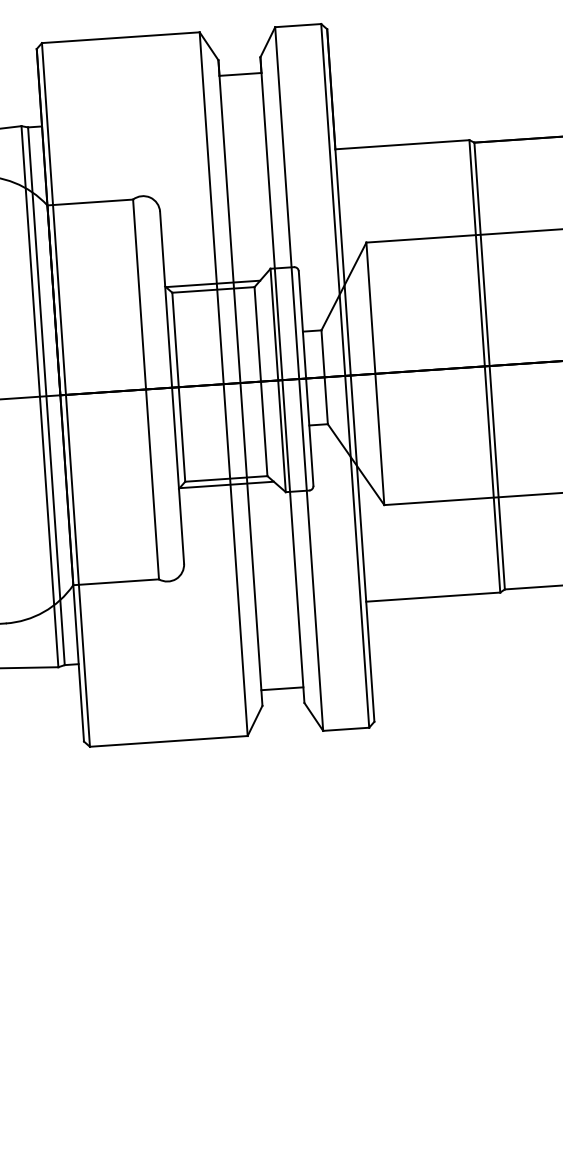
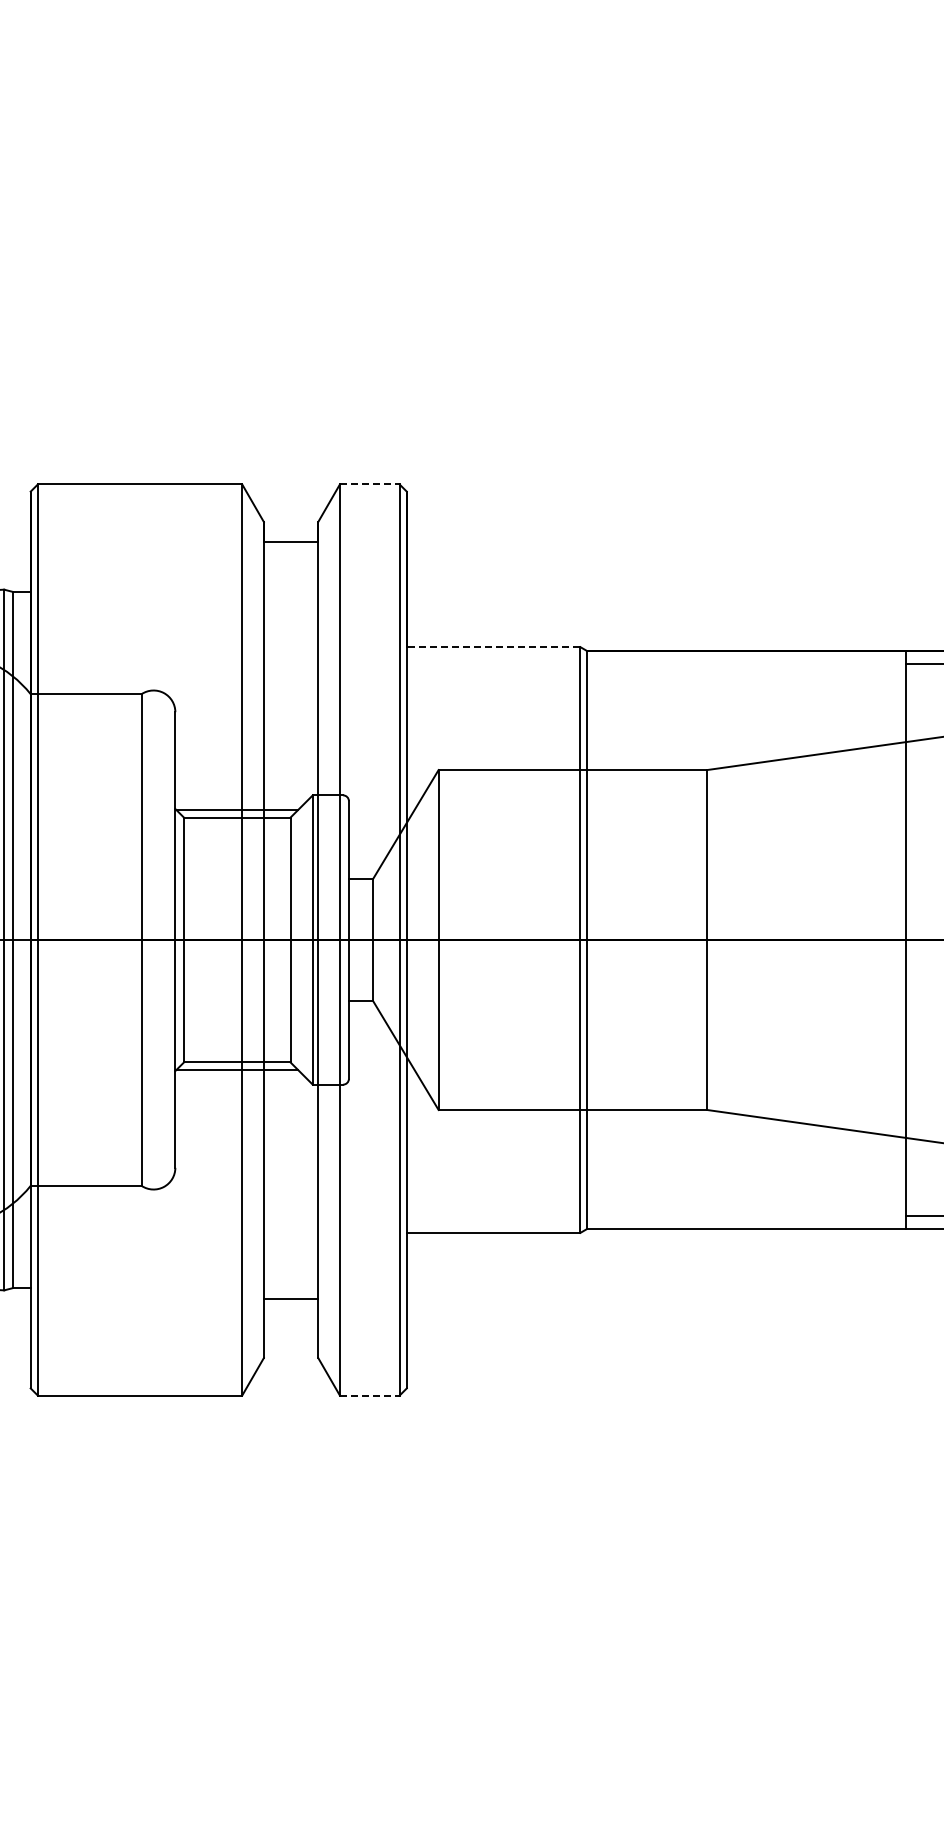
line: (298, 25) -> (369, 484), solid -> dashed
line: (402, 145) -> (493, 647), solid -> dashed
line: (281, 688) -> (290, 1298), moved
line: (345, 729) -> (369, 1395), solid -> dashed

